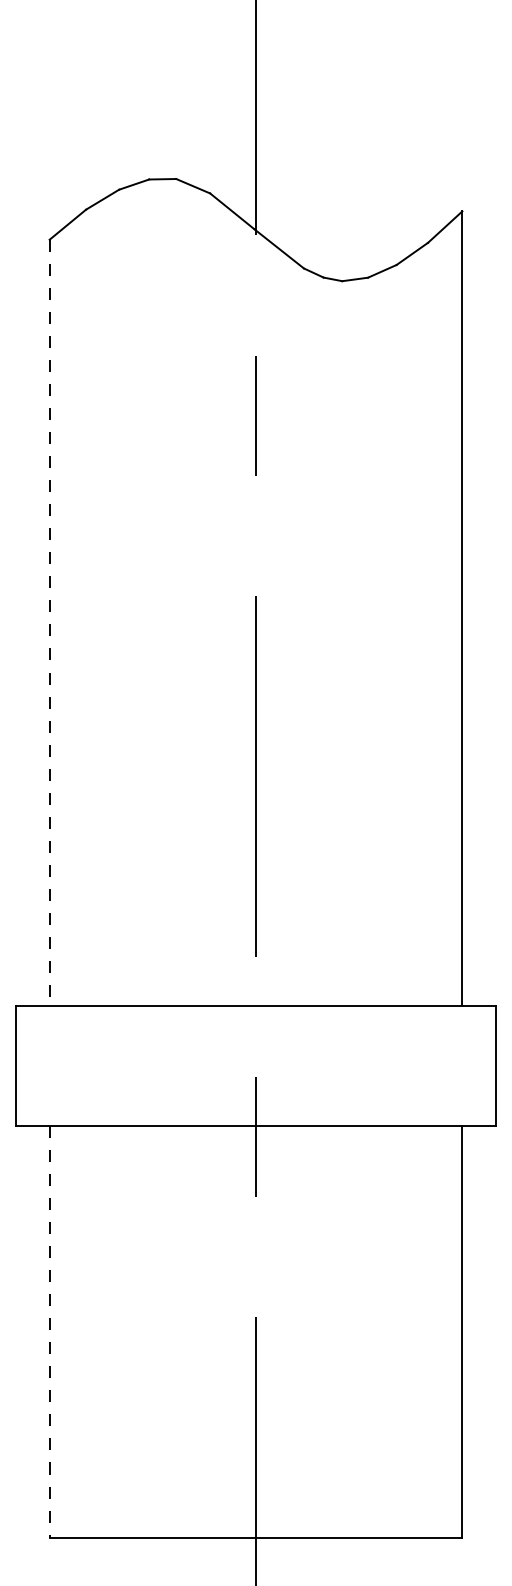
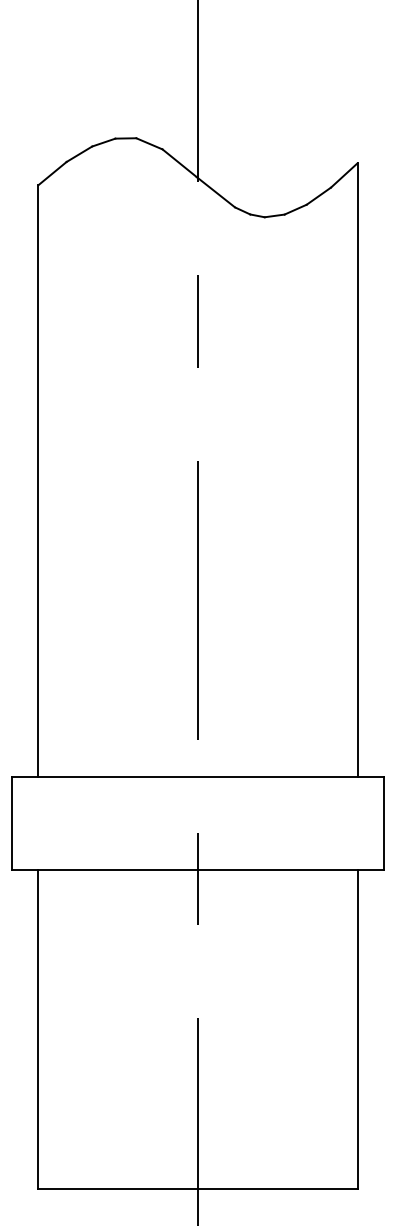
line: (49, 622) -> (38, 481), dashed -> solid
line: (49, 1332) -> (38, 1030), dashed -> solid

